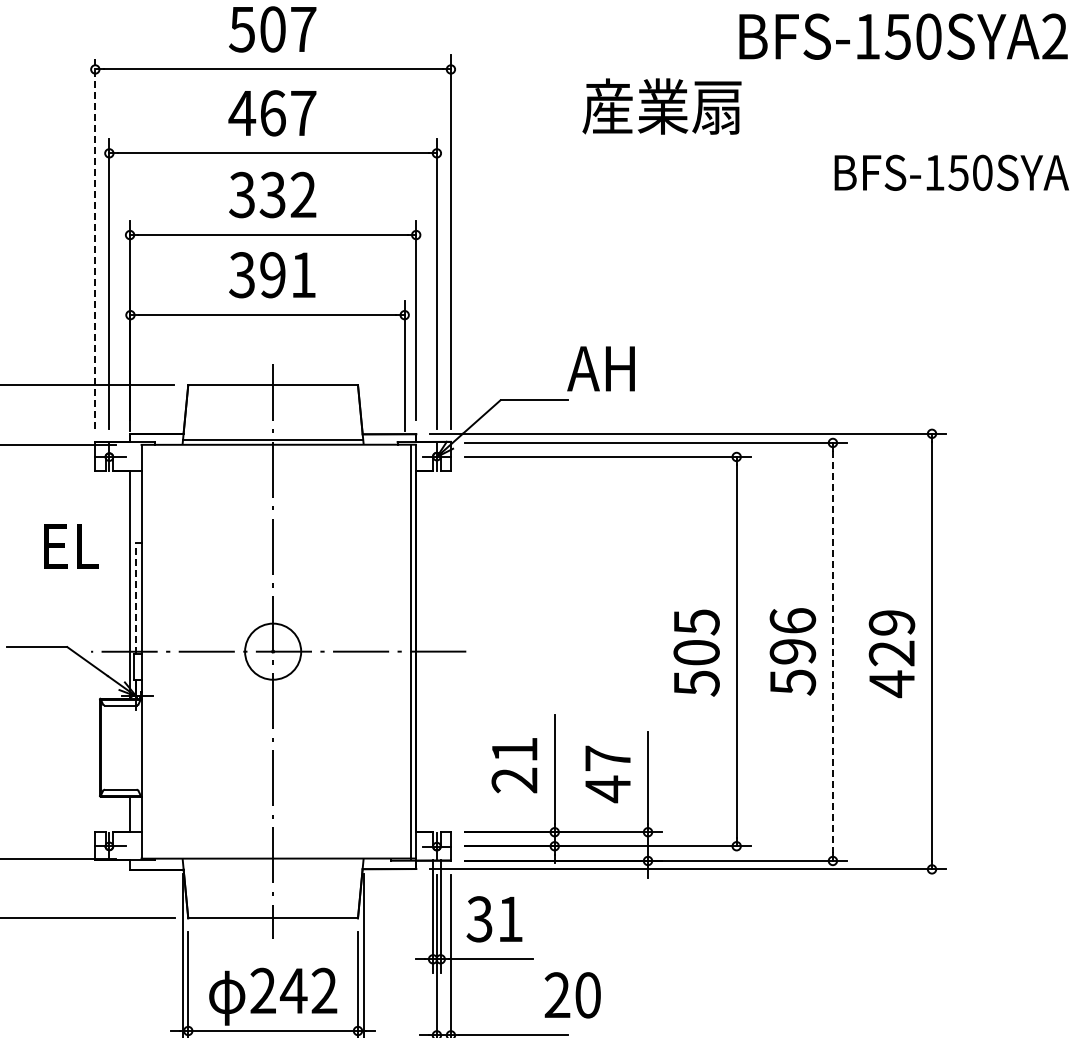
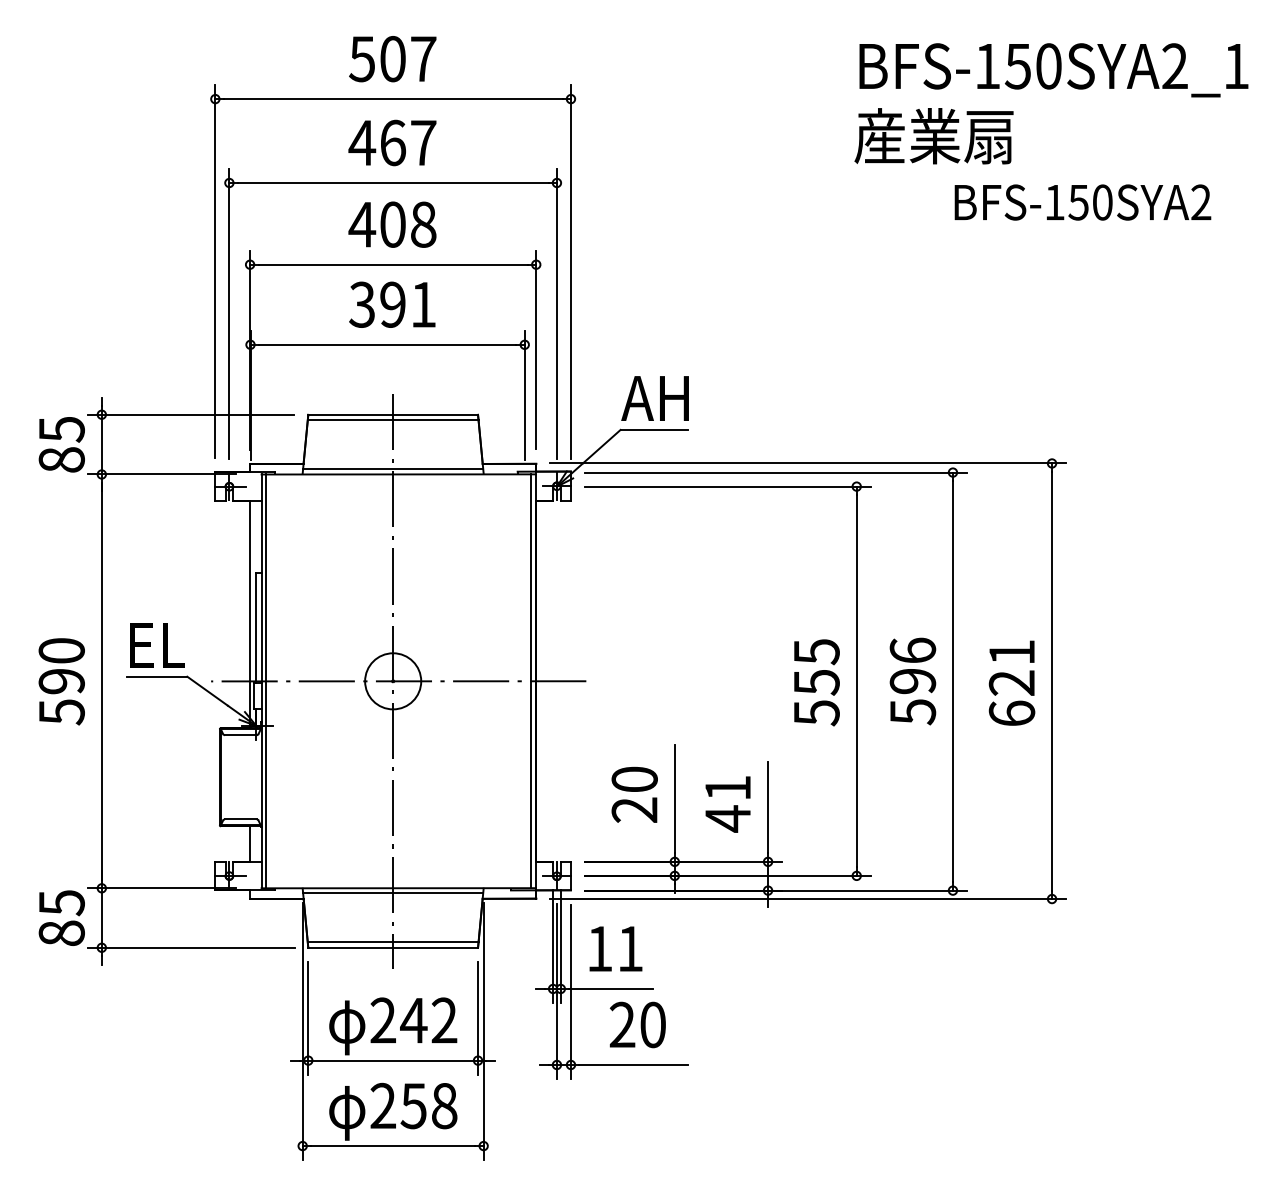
text: (661, 106) -> (933, 136), moved
text: (272, 194) -> (392, 224), 332 -> 408
line: (95, 241) -> (215, 271), dashed -> solid
text: (600, 368) -> (654, 398), moved
line: (272, 390) -> (392, 420), added
text: (71, 546) -> (157, 645), moved
line: (136, 597) -> (256, 627), dashed -> solid
line: (146, 651) -> (266, 681), added
line: (832, 651) -> (952, 681), dashed -> solid
text: (696, 652) -> (816, 682), 505 -> 555
text: (891, 653) -> (1011, 683), 429 -> 621
text: (514, 748) -> (634, 778), 21 -> 20
text: (607, 757) -> (727, 787), 47 -> 41
line: (273, 862) -> (393, 892), added
line: (272, 912) -> (392, 942), added
text: (479, 918) -> (599, 948), 31 -> 11
text: (572, 994) -> (637, 1024), moved

